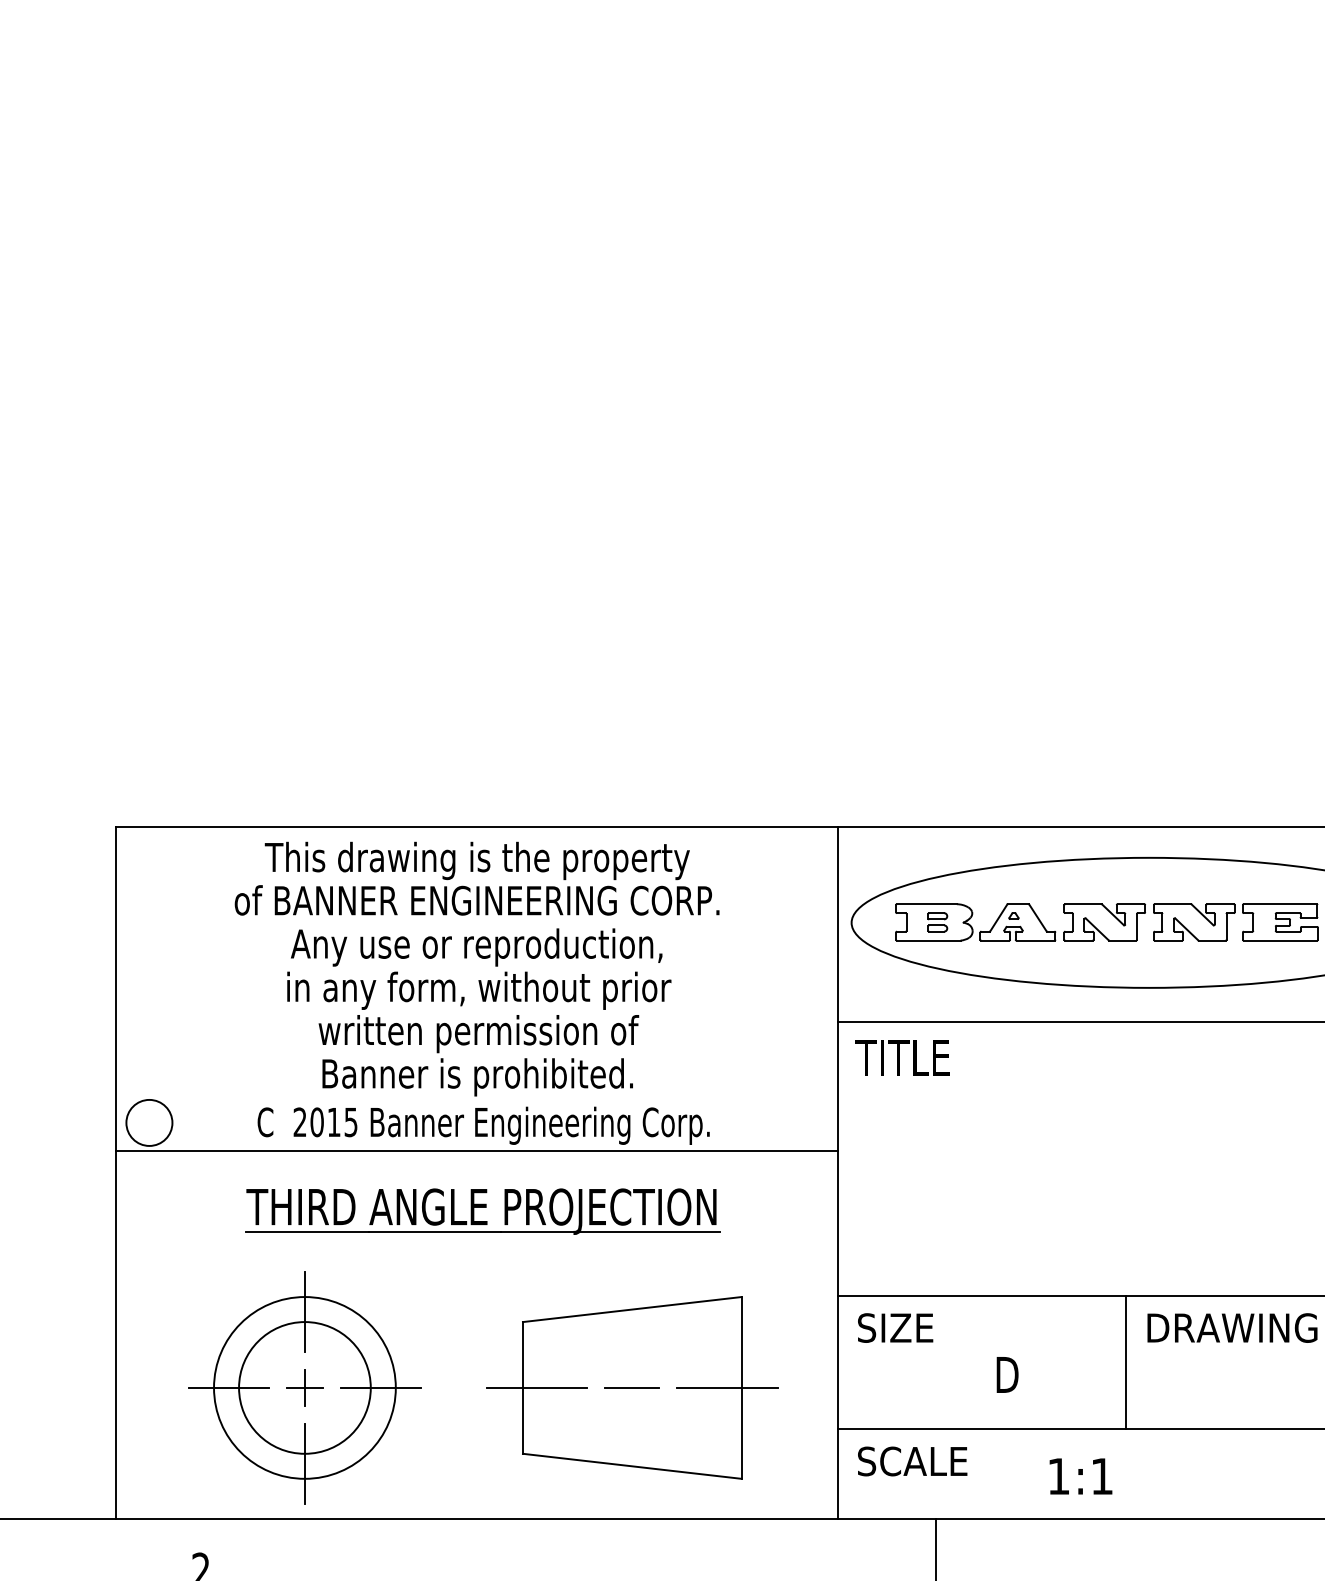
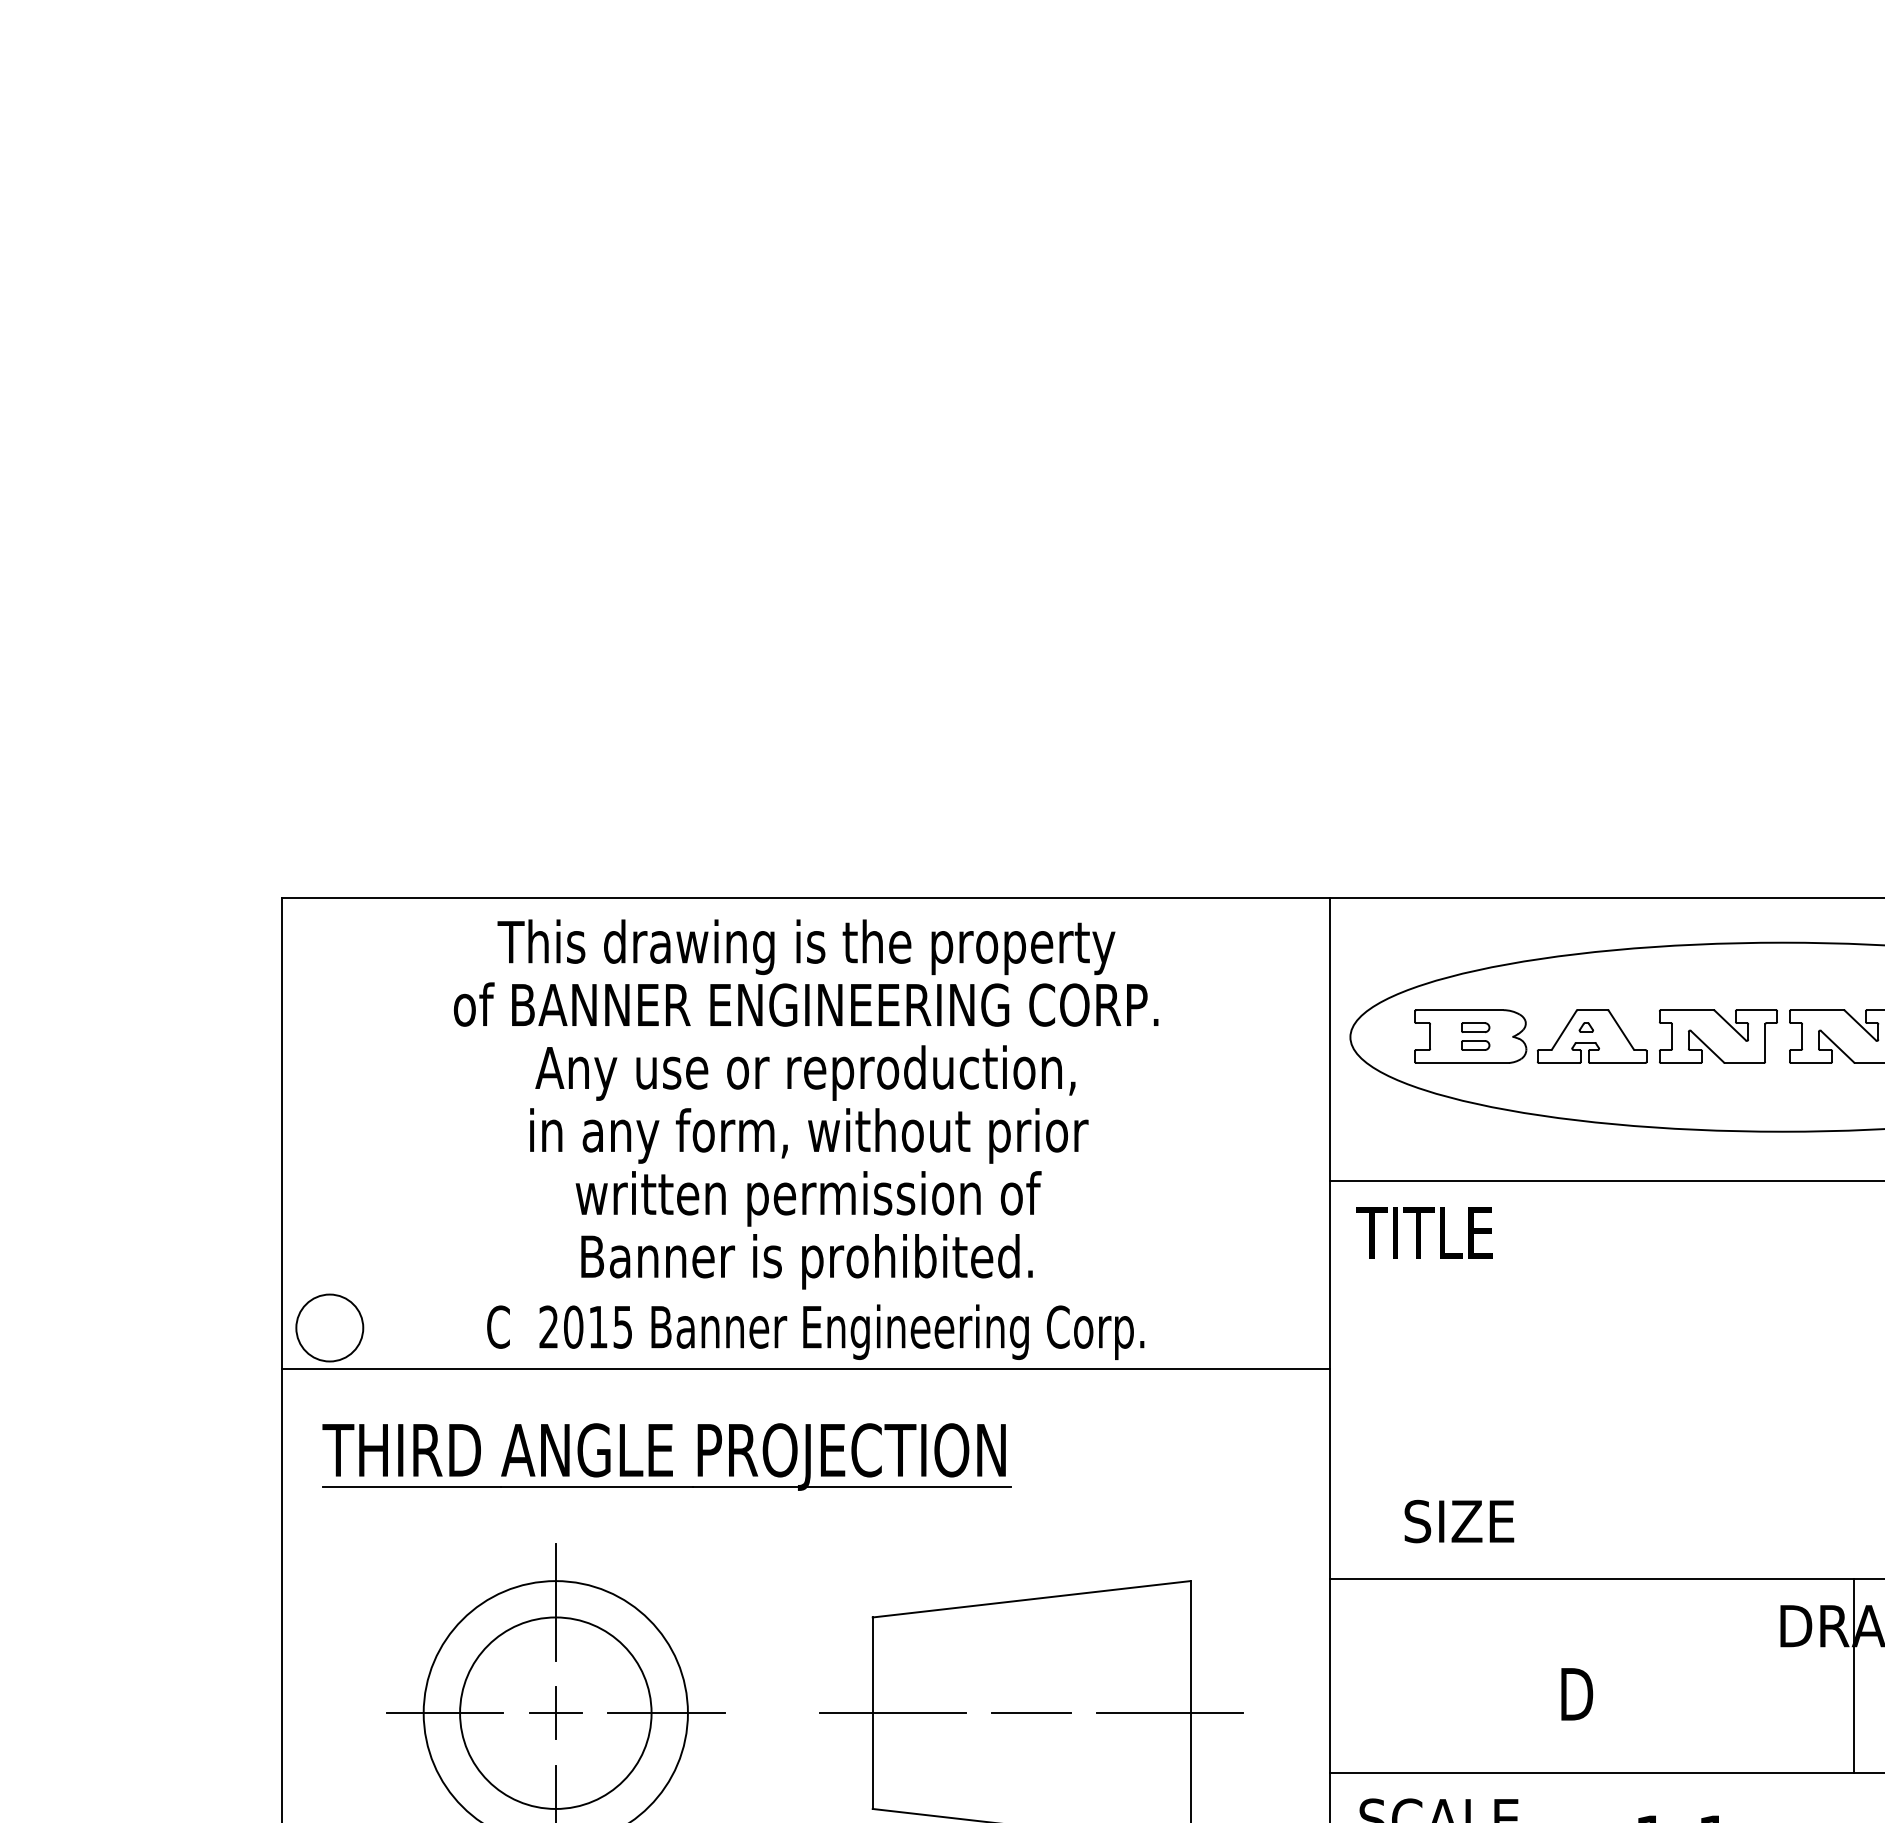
part: (482, 1211) -> (665, 1456), moved
text: (895, 1327) -> (1459, 1520), moved
line: (1125, 1362) -> (1853, 1676), moved

